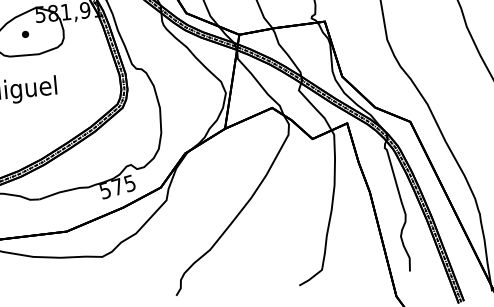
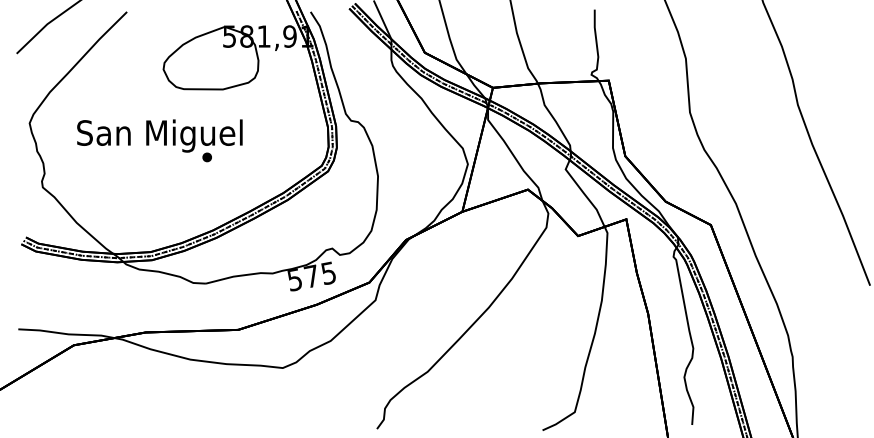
part: (24, 34) -> (206, 157), moved

